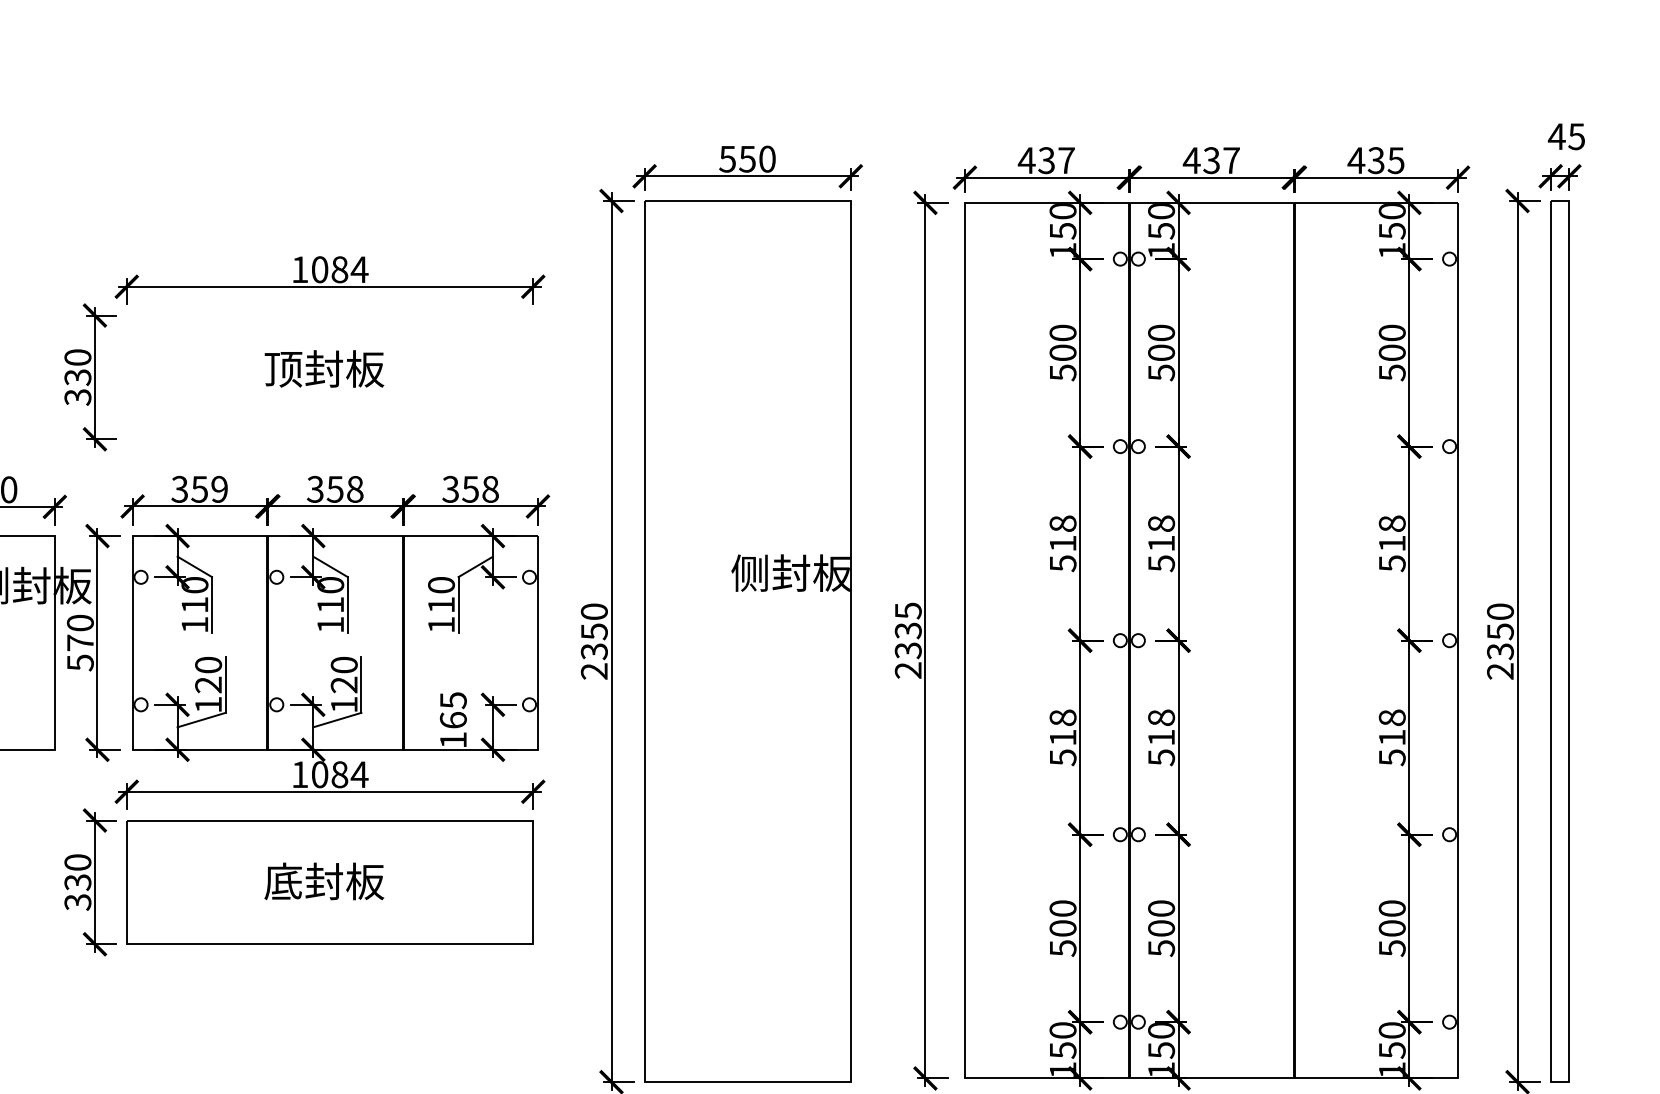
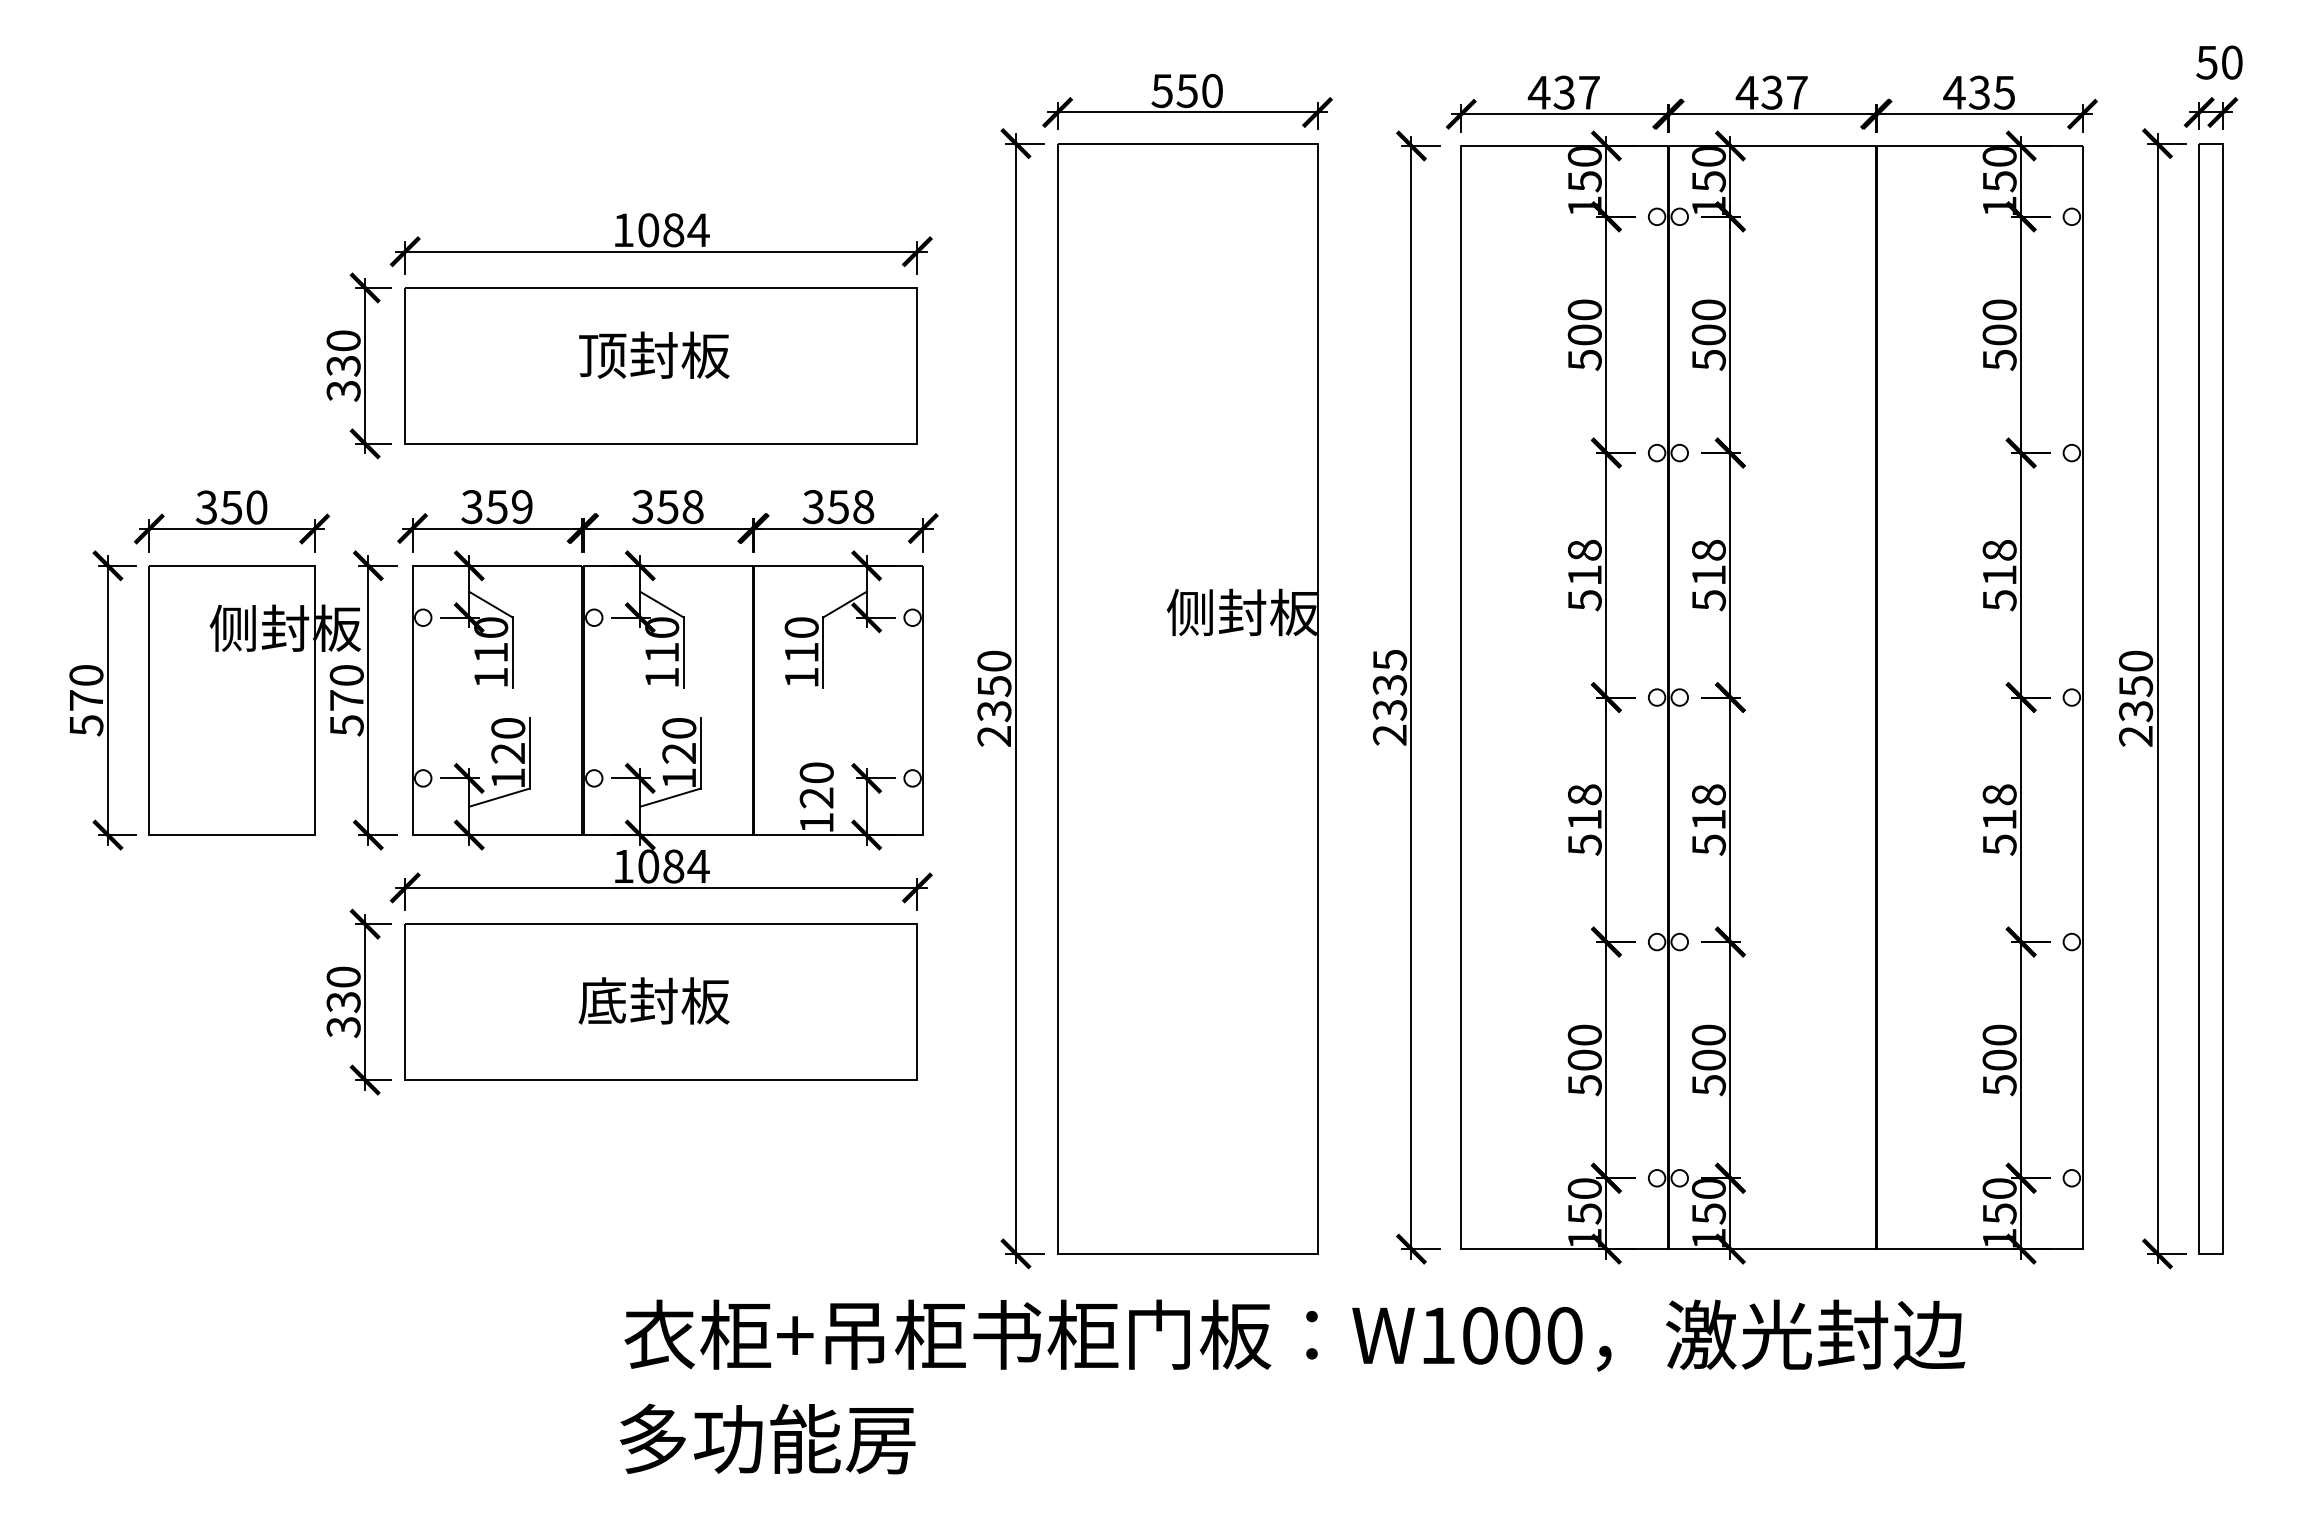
text: (1565, 136) -> (2218, 62), 45 -> 50
part: (329, 377) -> (660, 365), added
text: (453, 710) -> (816, 785), 165 -> 120

